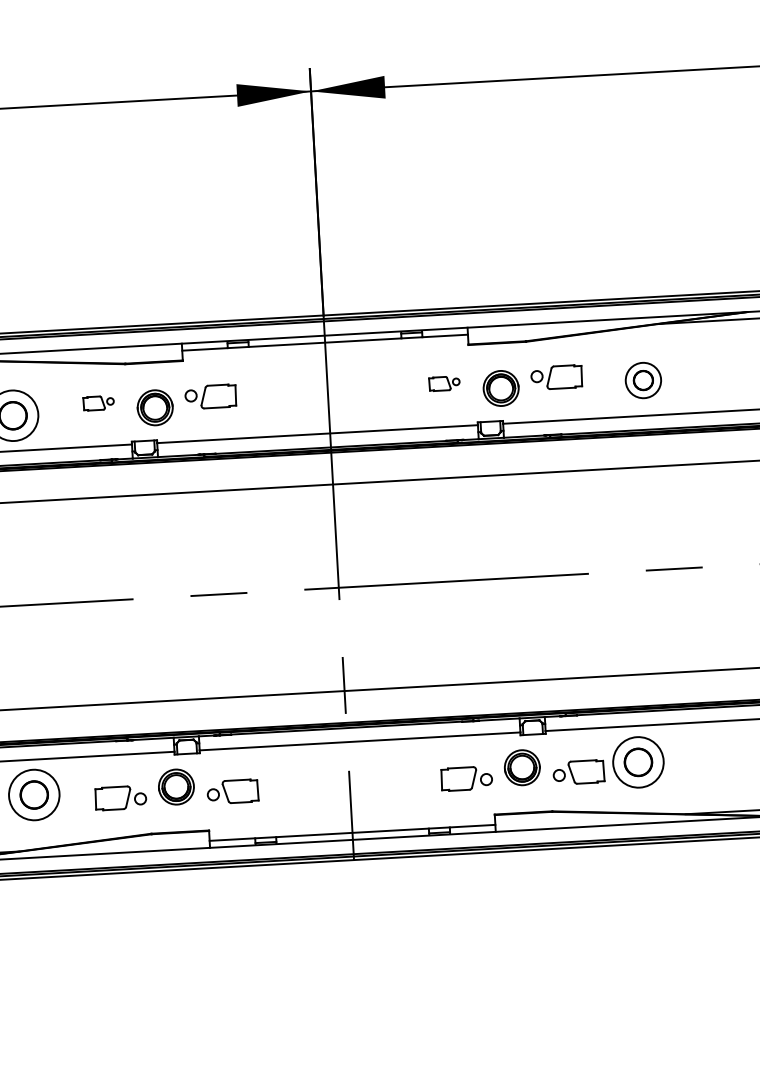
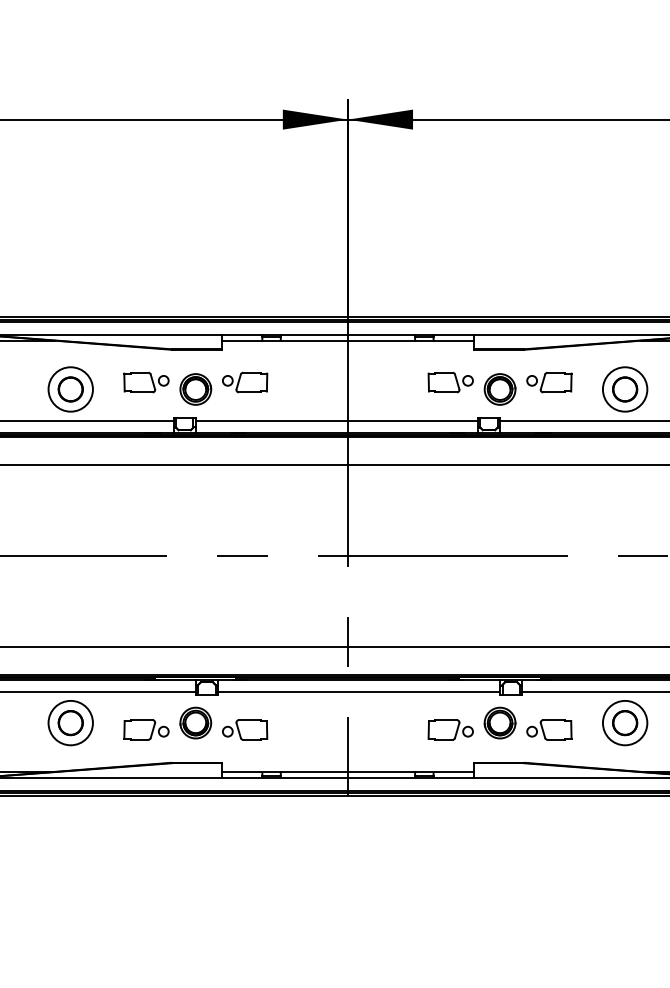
part: (643, 380) -> (625, 389), size x1.43
part: (444, 383) -> (450, 382), size x1.67
part: (98, 403) -> (146, 382), size x1.67
part: (638, 762) -> (625, 723), moved

